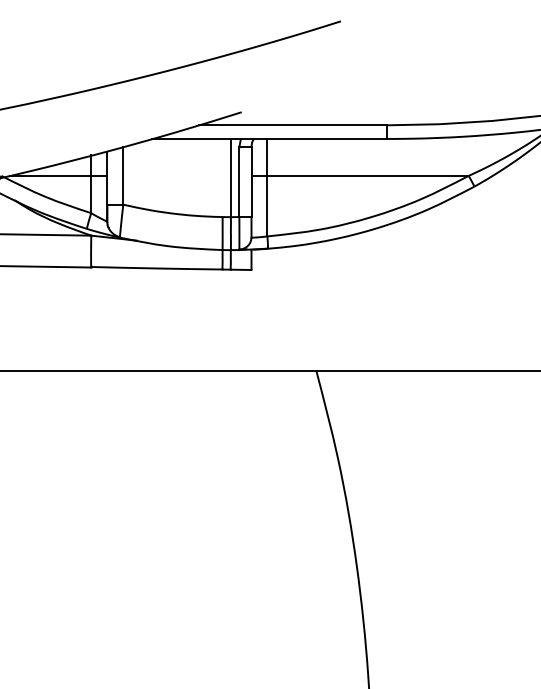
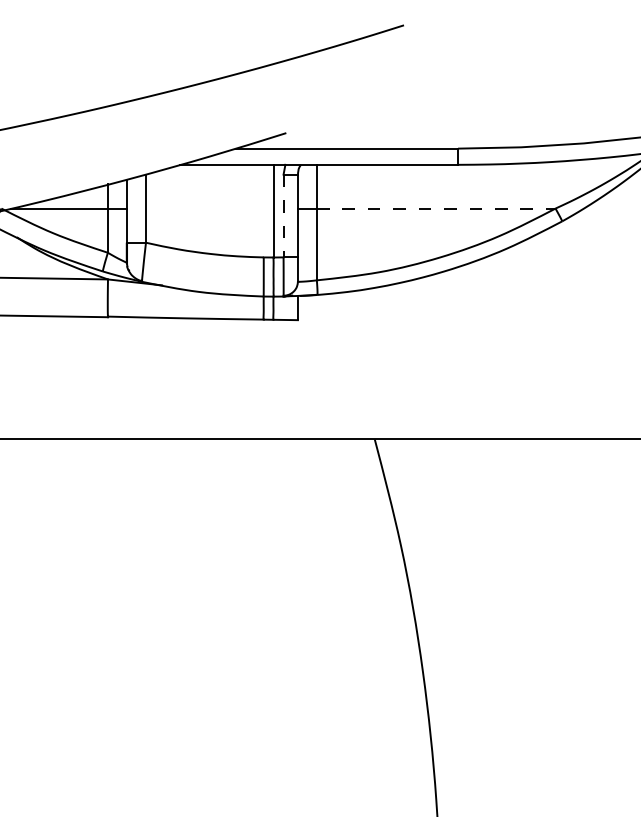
line: (368, 175) -> (436, 208), solid -> dashed
line: (239, 182) -> (283, 216), solid -> dashed

